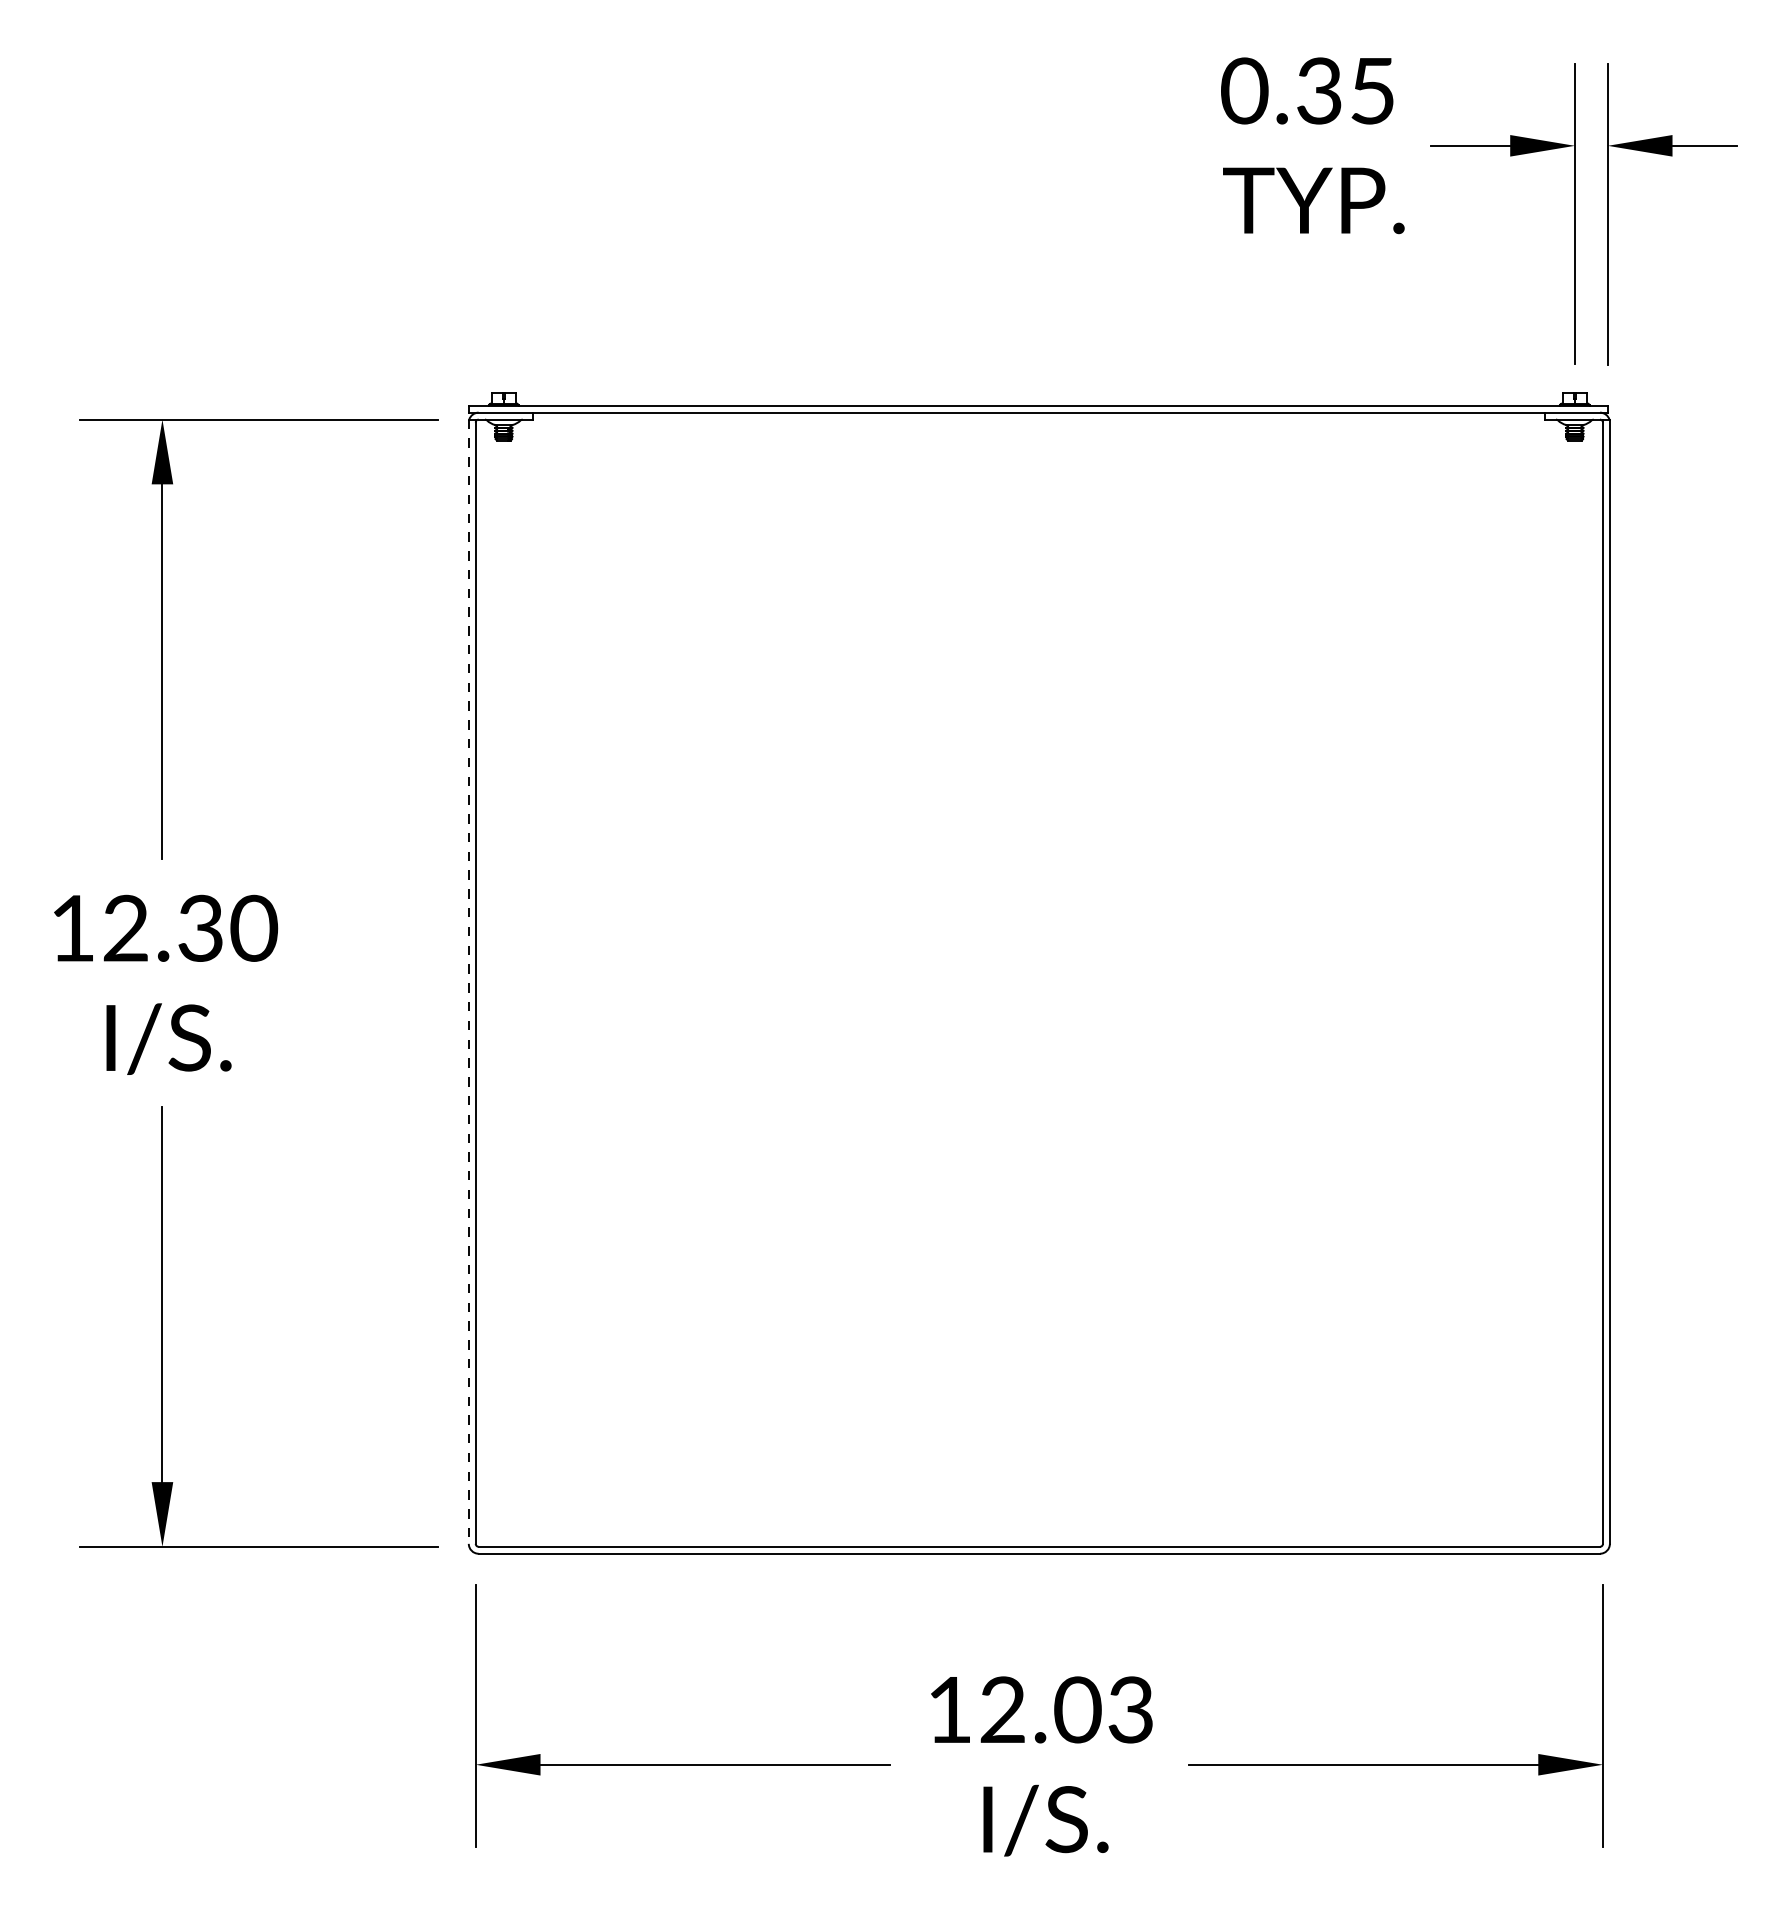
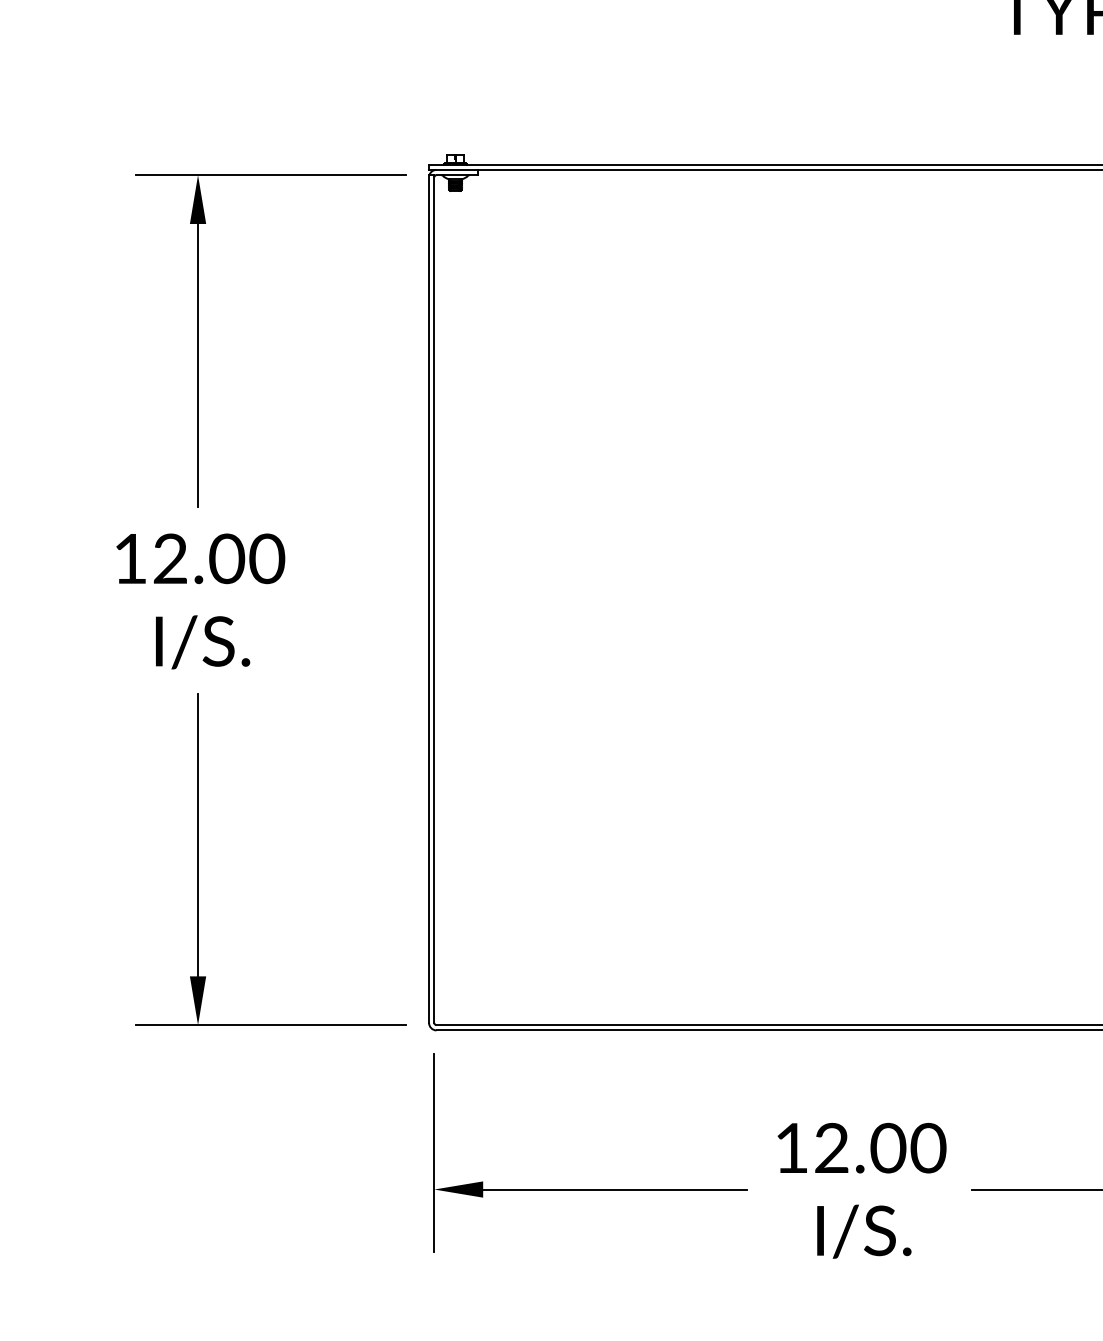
text: (200, 928) -> (226, 558), 12.30 -> 12.00
line: (468, 982) -> (428, 599), dashed -> solid
text: (1130, 1709) -> (928, 1147), 12.03 -> 12.00

